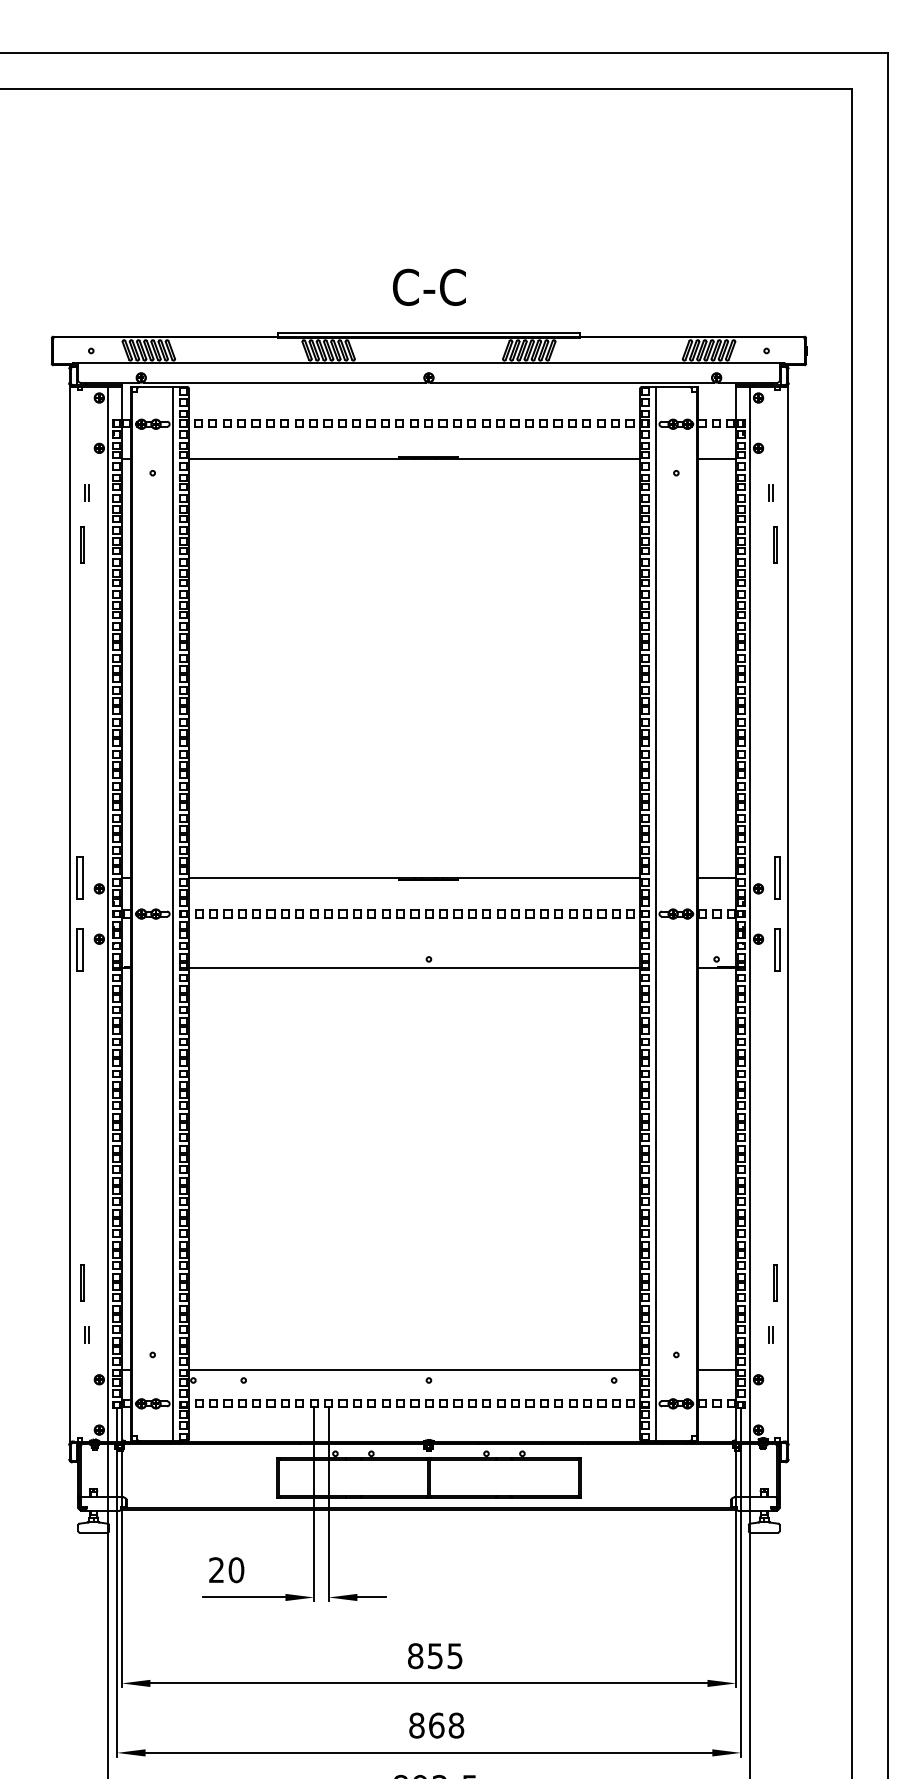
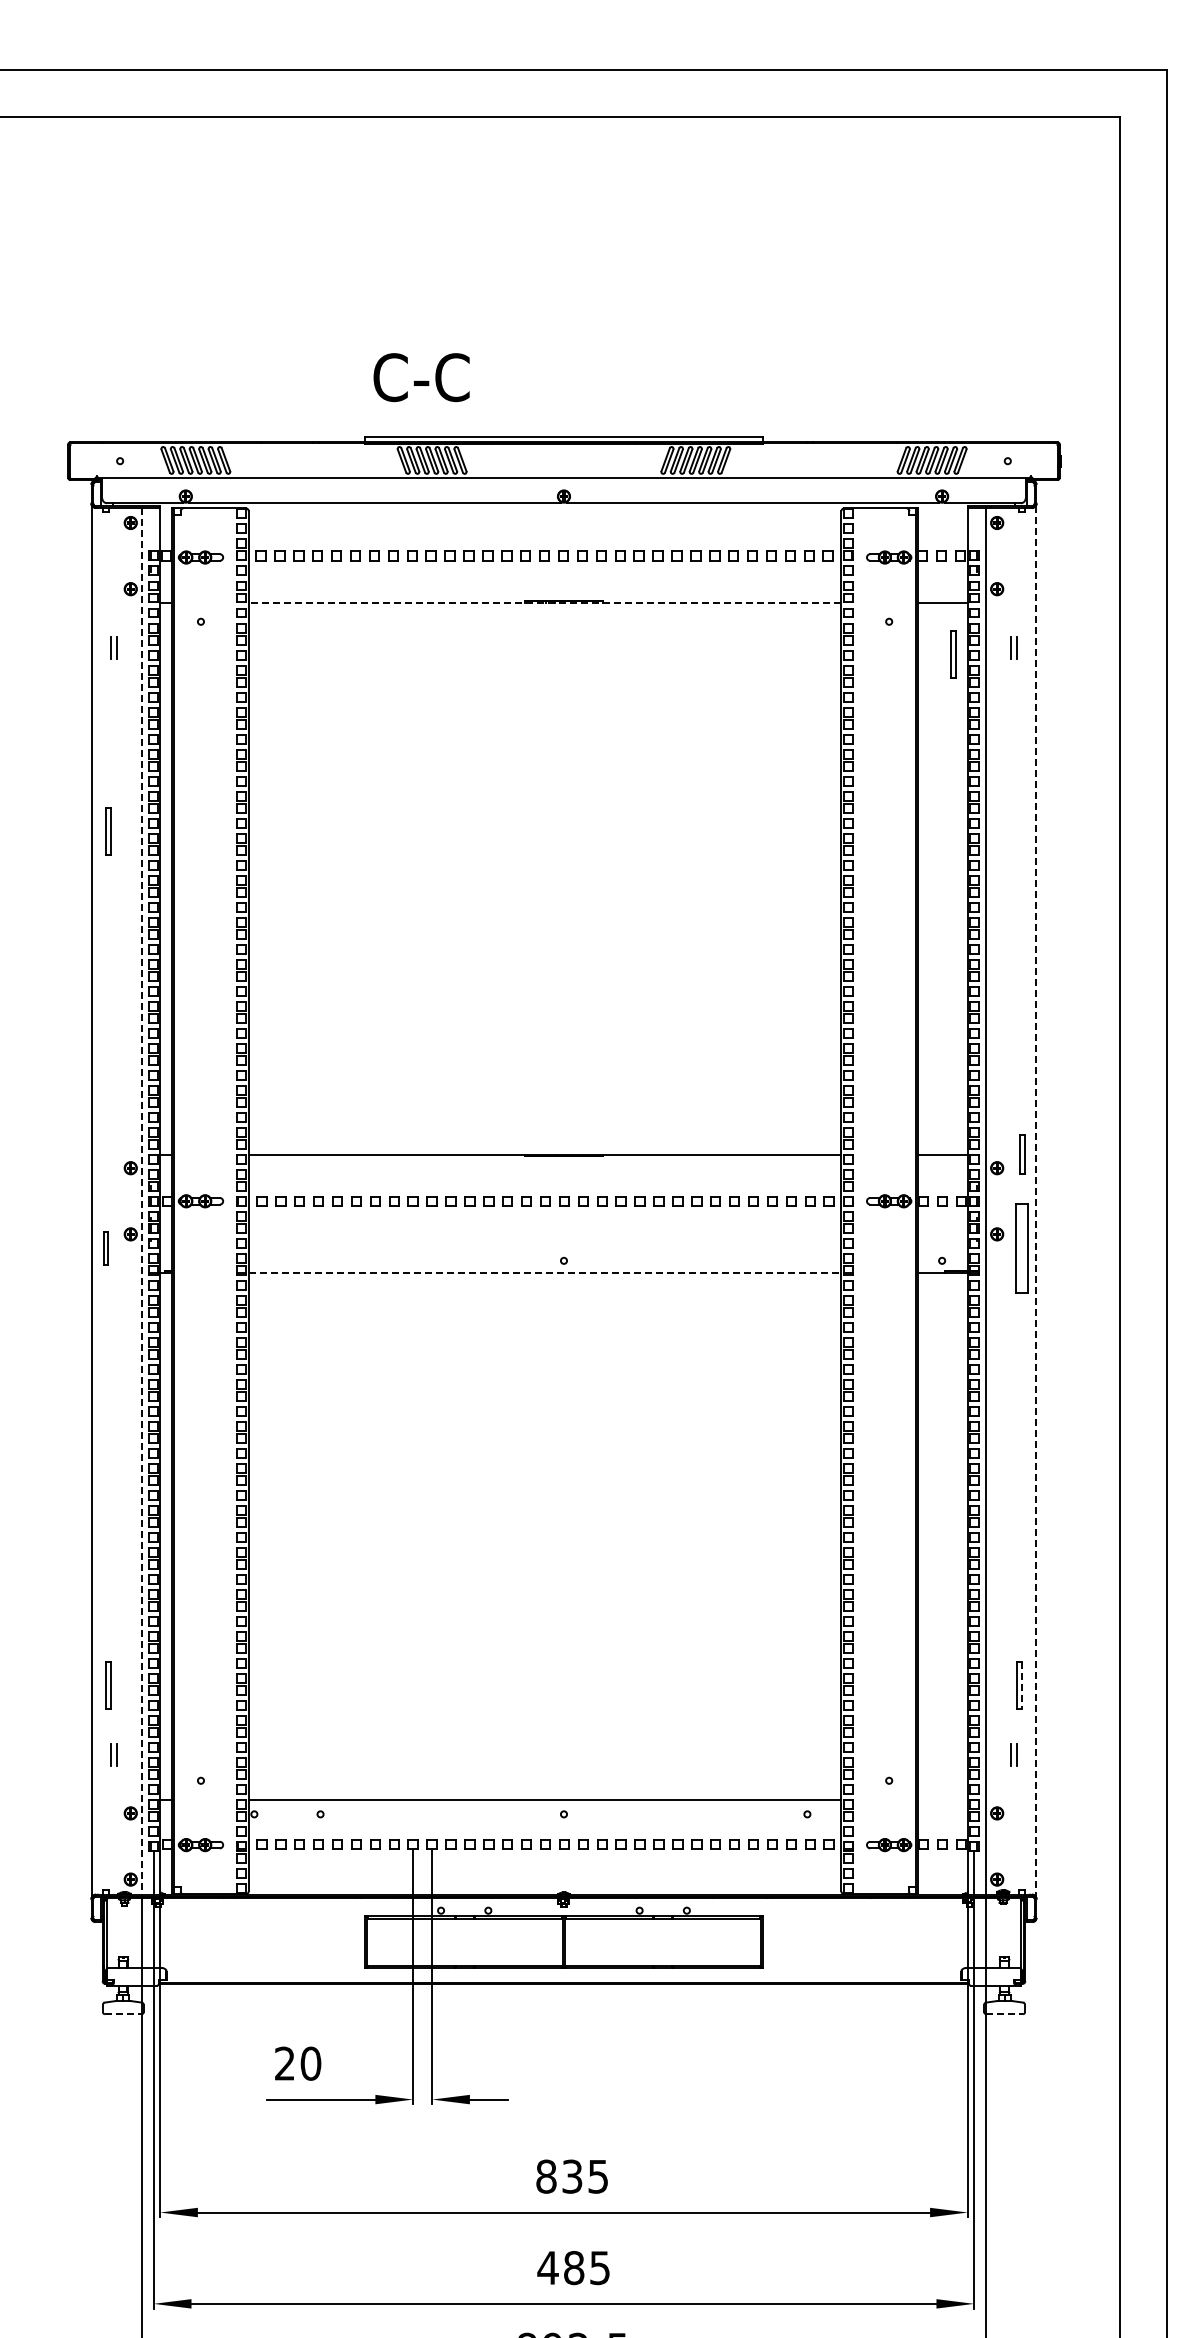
text: (429, 287) -> (421, 377), moved
line: (414, 458) -> (544, 602), solid -> dashed
part: (82, 545) -> (108, 831), moved
part: (775, 545) -> (953, 654), moved
part: (80, 877) -> (105, 1153), removed
part: (777, 877) -> (1021, 1153), size x0.7
line: (788, 913) -> (1036, 1200), solid -> dashed
line: (108, 914) -> (142, 1201), solid -> dashed
line: (172, 914) -> (227, 1201), removed
line: (656, 914) -> (862, 1201), removed
part: (80, 949) -> (105, 1248), size x0.6
part: (777, 949) -> (1021, 1248), size x1.6
line: (414, 968) -> (545, 1272), solid -> dashed
line: (777, 1282) -> (1021, 1685), solid -> dashed
line: (716, 1369) -> (942, 1800), removed
line: (93, 1532) -> (123, 2014), solid -> dashed
line: (764, 1532) -> (1005, 2014), solid -> dashed
text: (435, 1656) -> (572, 2176), 855 -> 835
text: (436, 1725) -> (573, 2267), 868 -> 485

